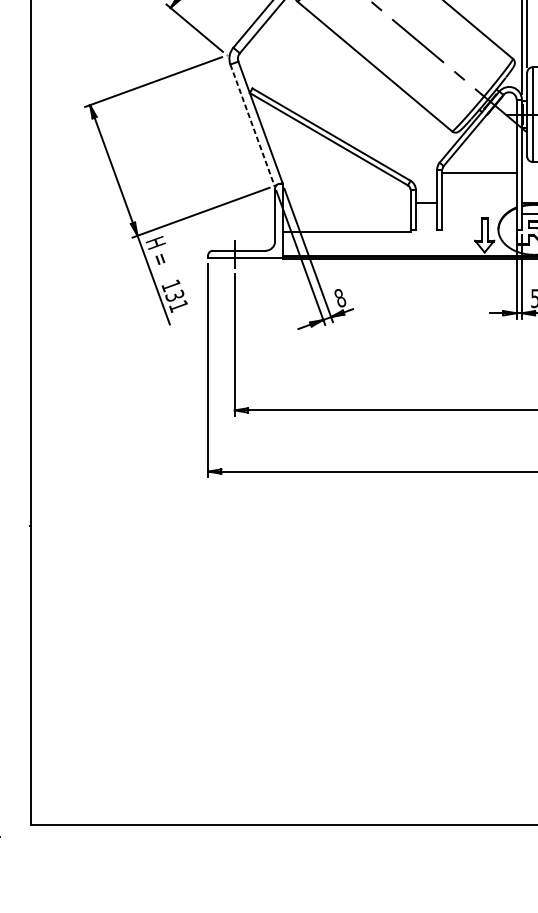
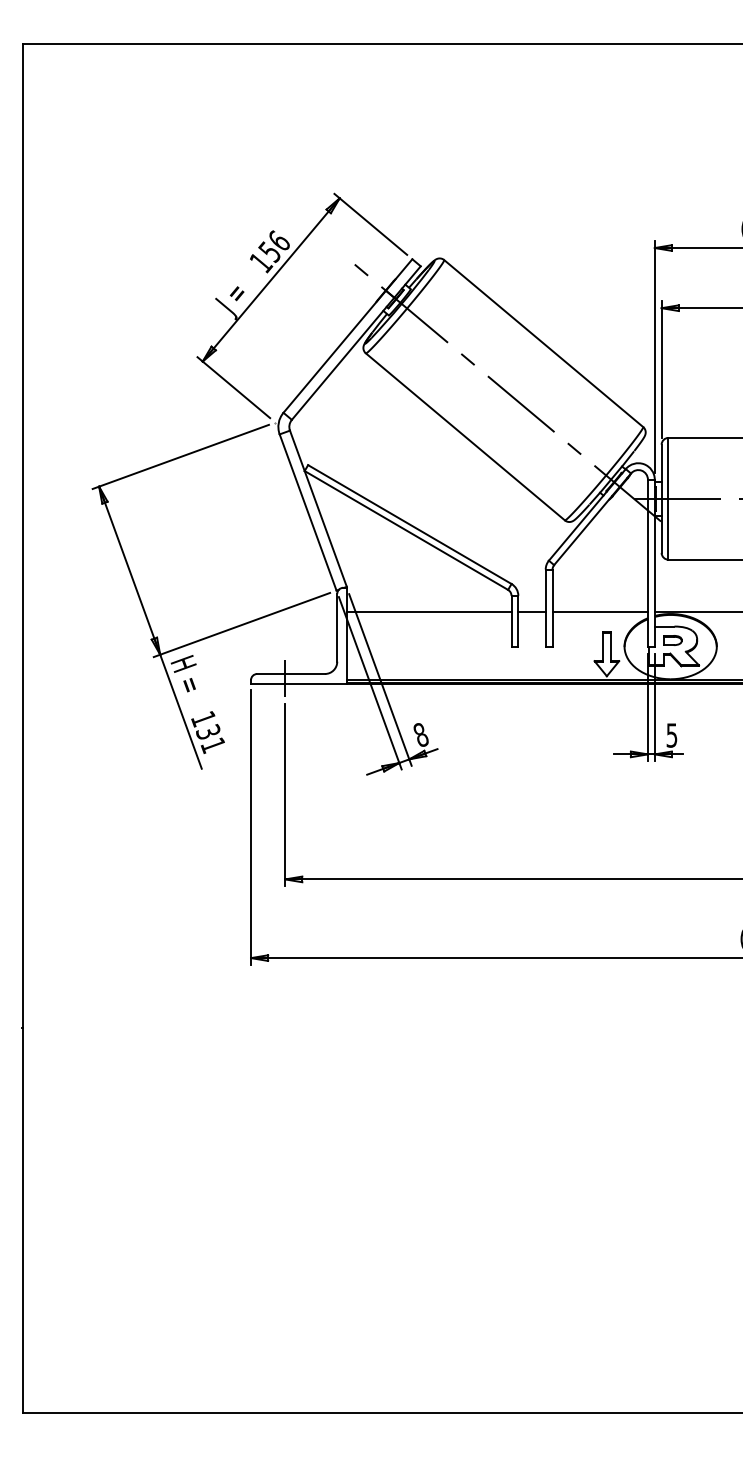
line: (252, 125) -> (308, 512), dashed -> solid
line: (478, 172) -> (599, 612), moved
line: (346, 231) -> (428, 612), moved

